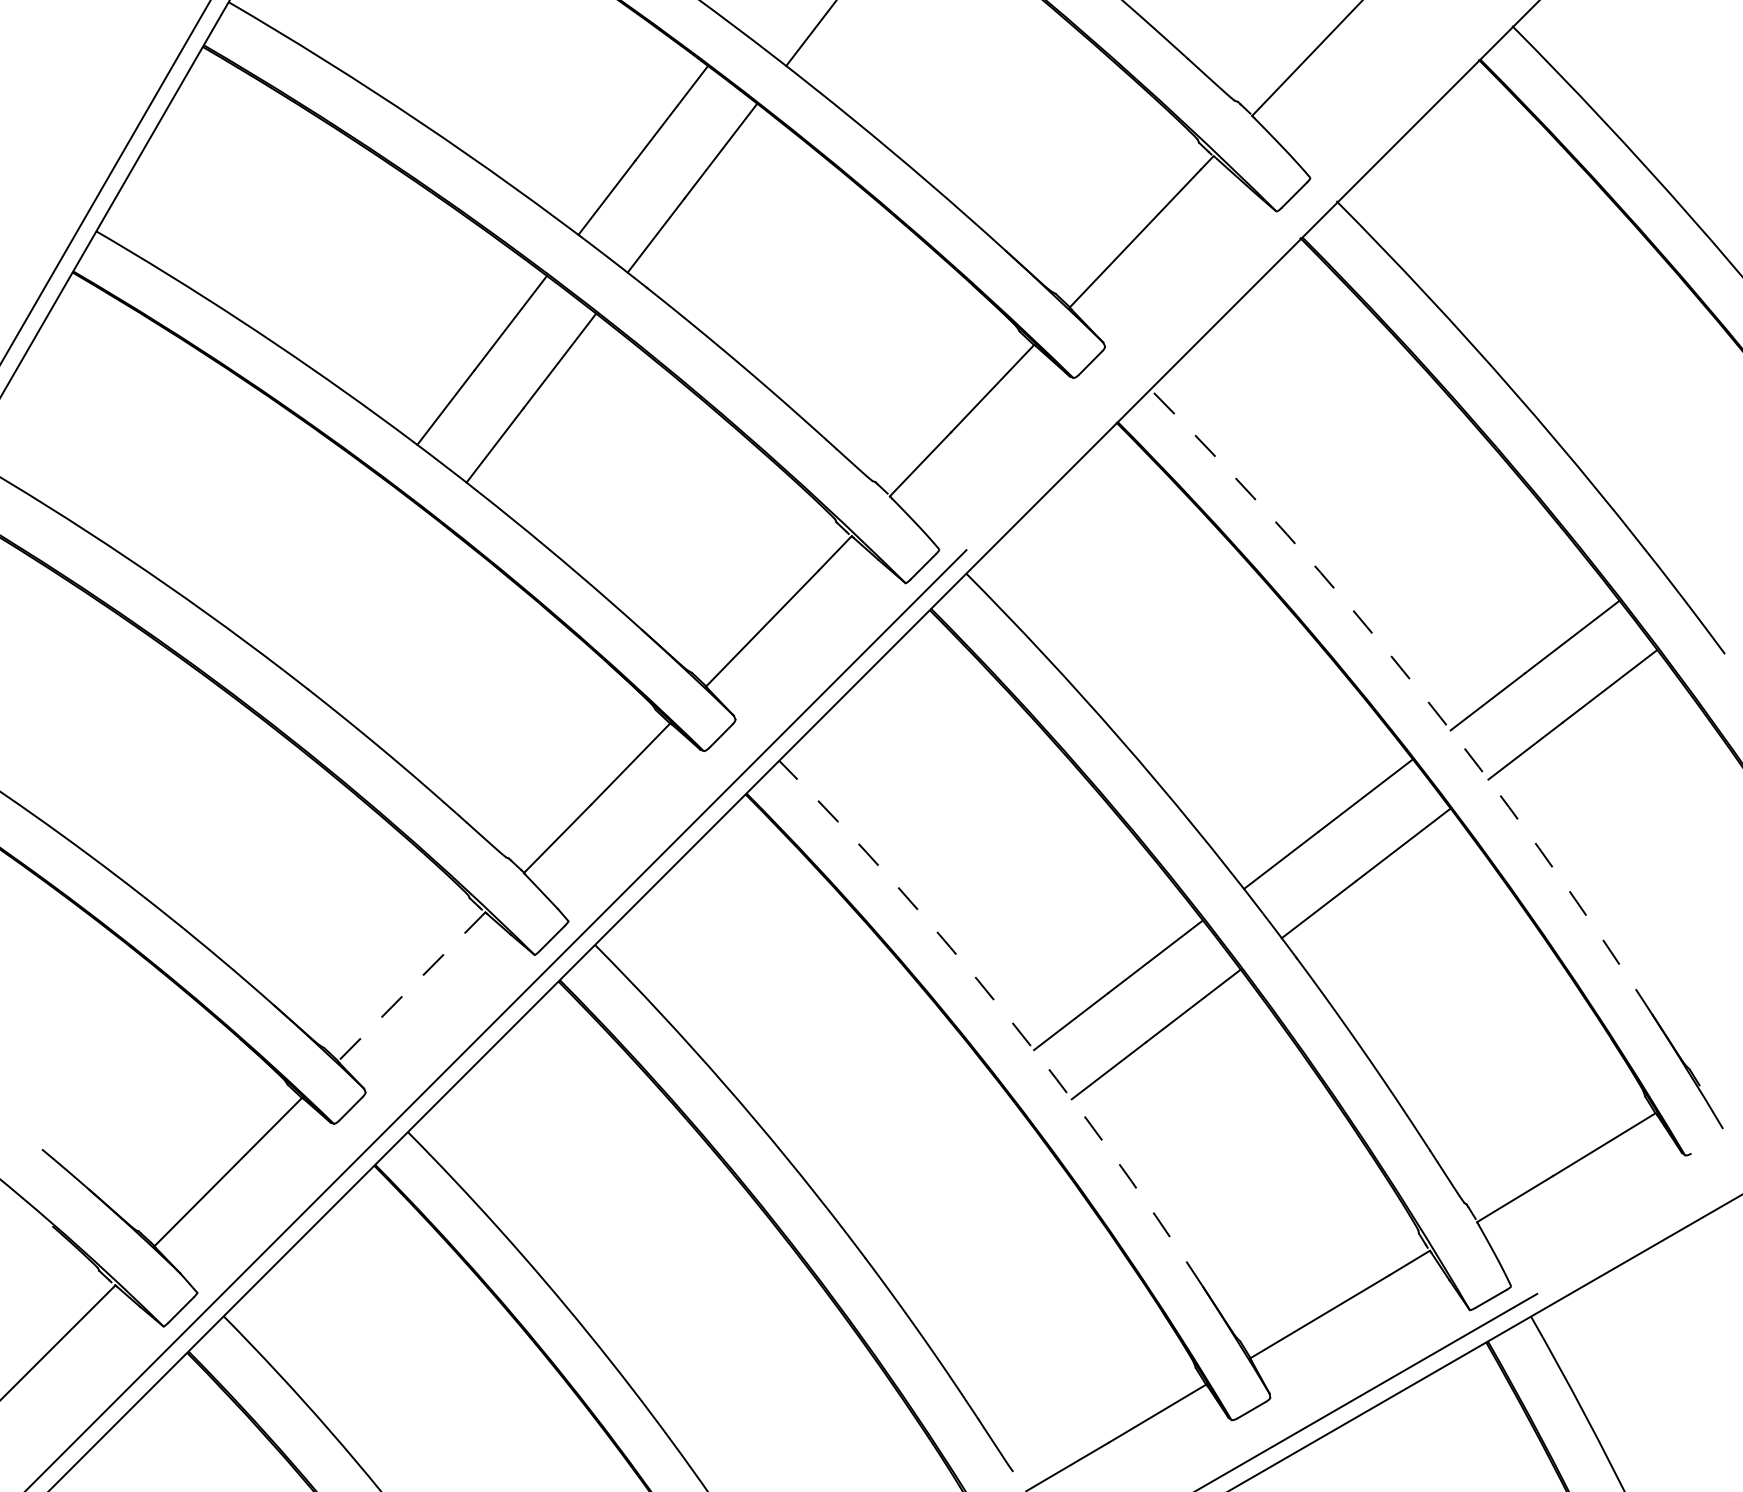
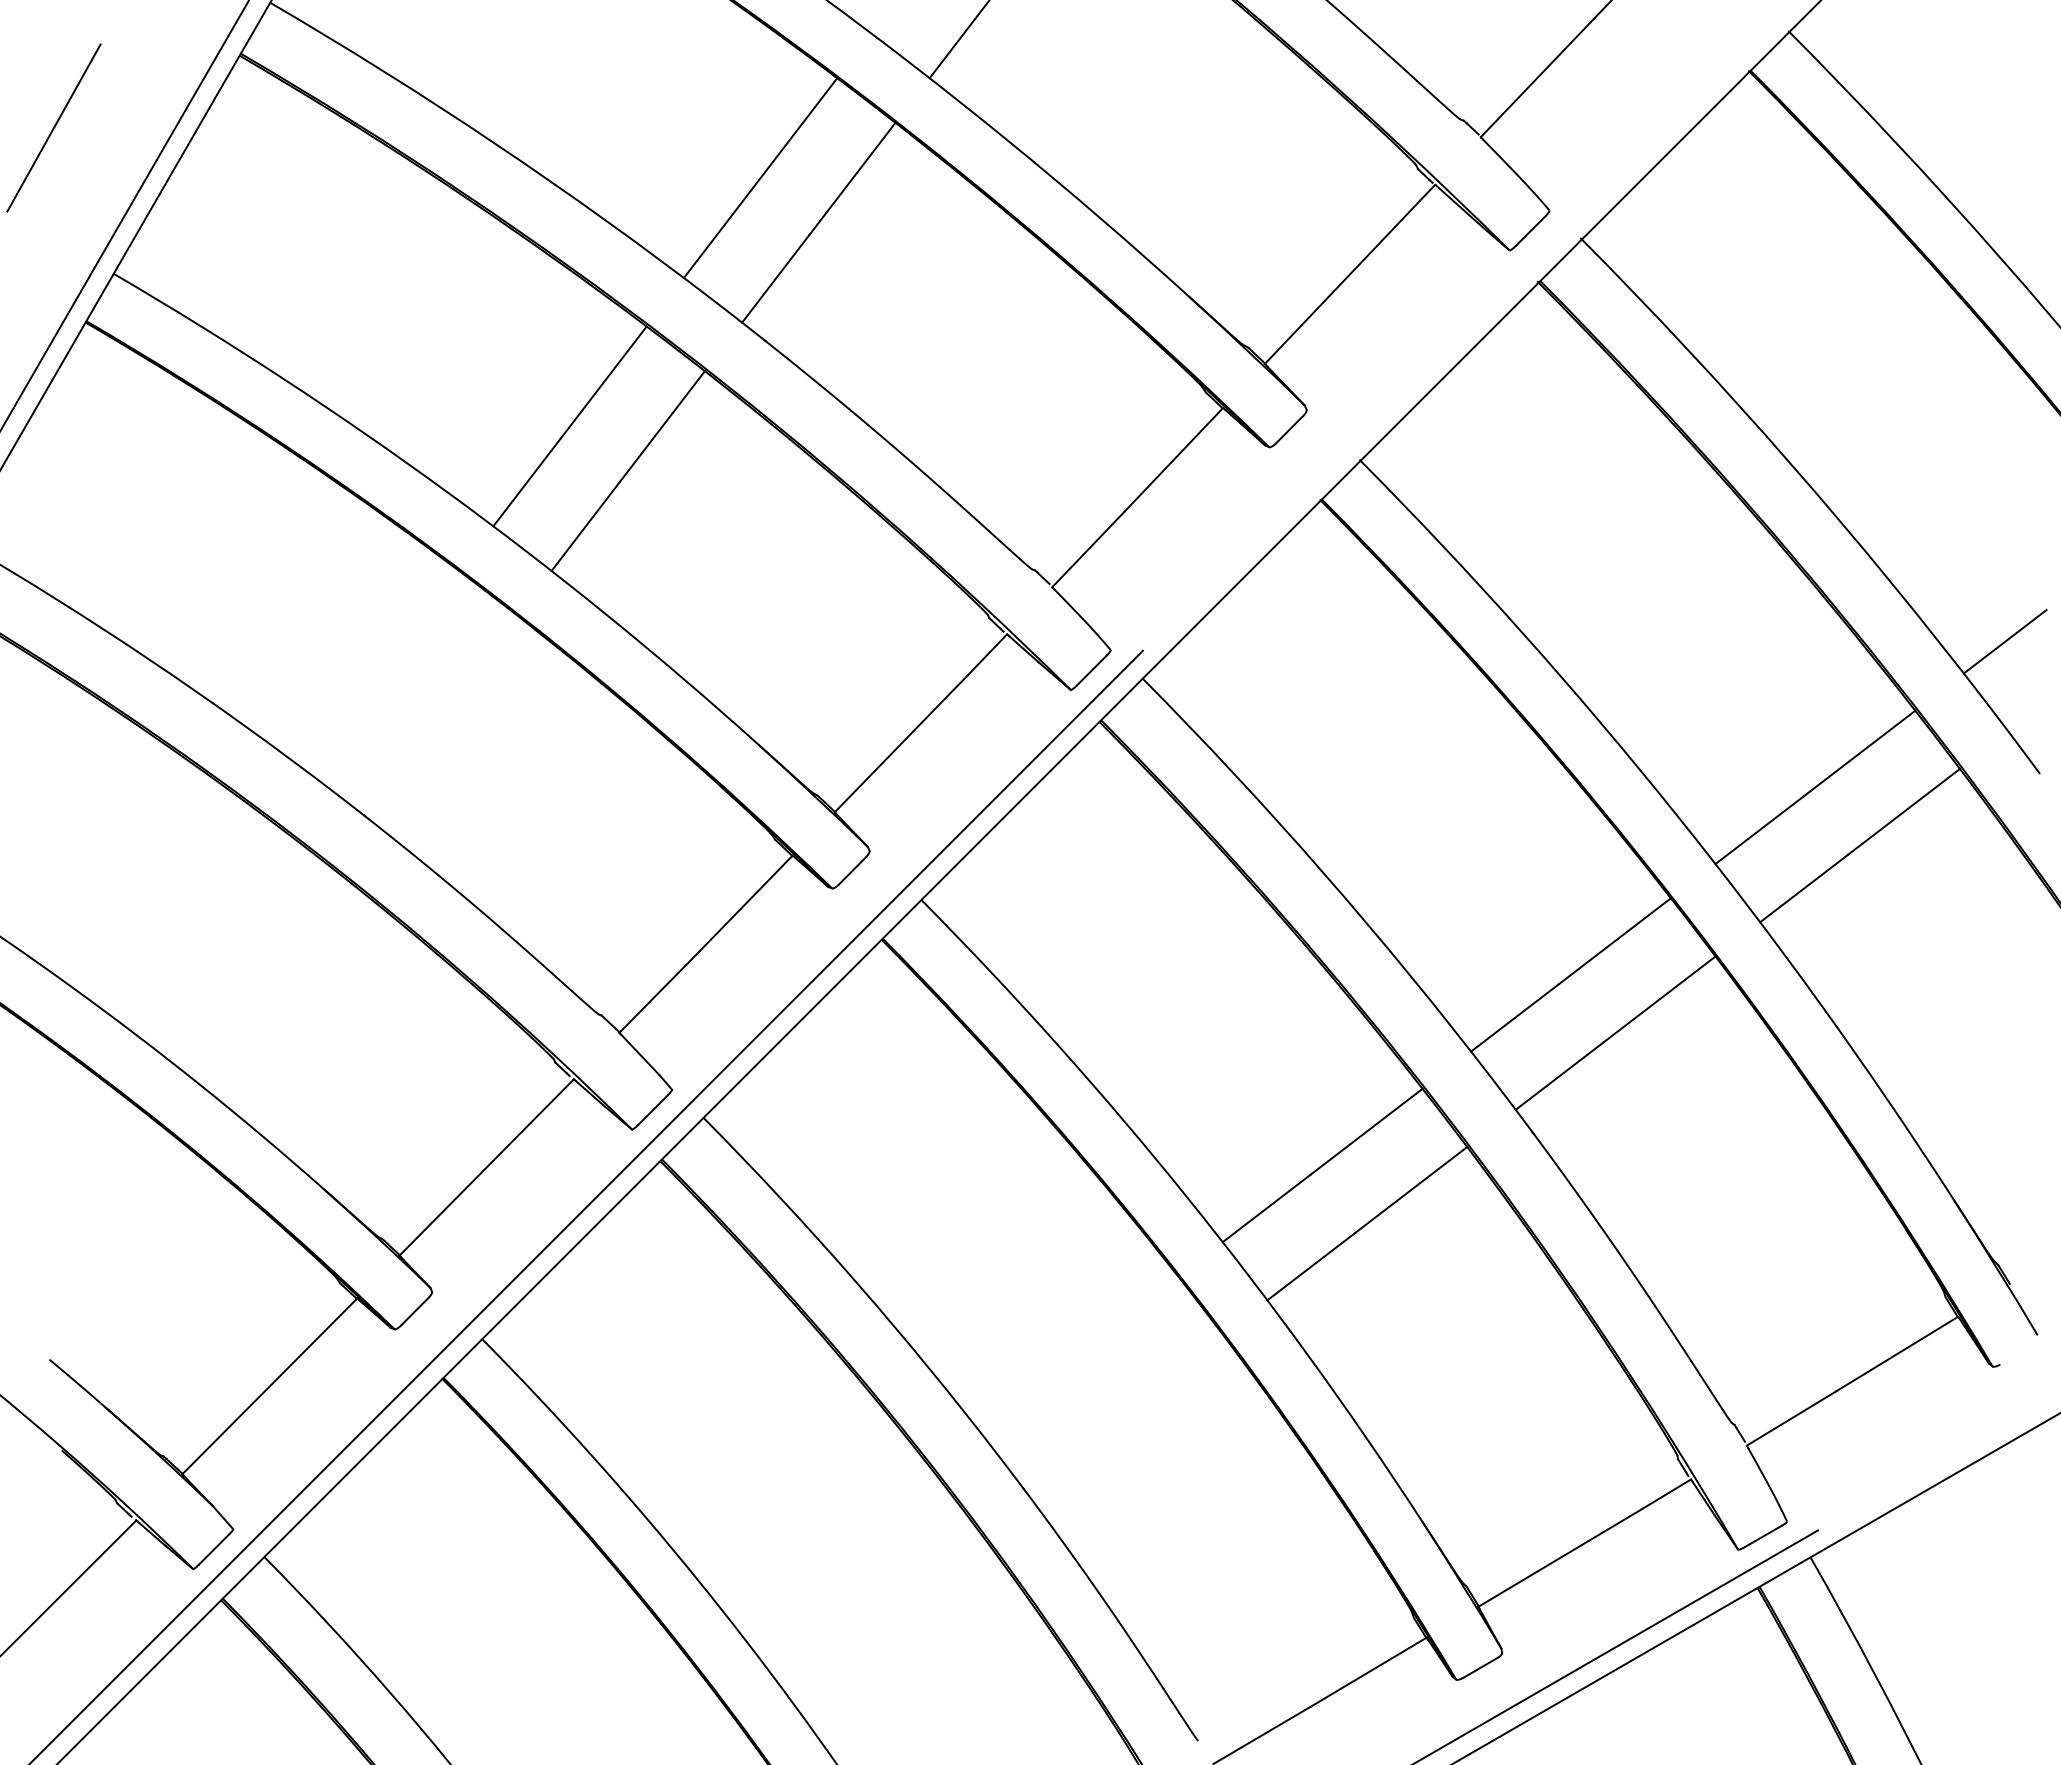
line: (45, 107) -> (53, 127), added
line: (1695, 542) -> (2004, 641), added
arc: (1416, 687) -> (1675, 813), dashed -> solid
line: (411, 986) -> (486, 1167), dashed -> solid
arc: (1004, 1012) -> (1187, 1197), dashed -> solid

